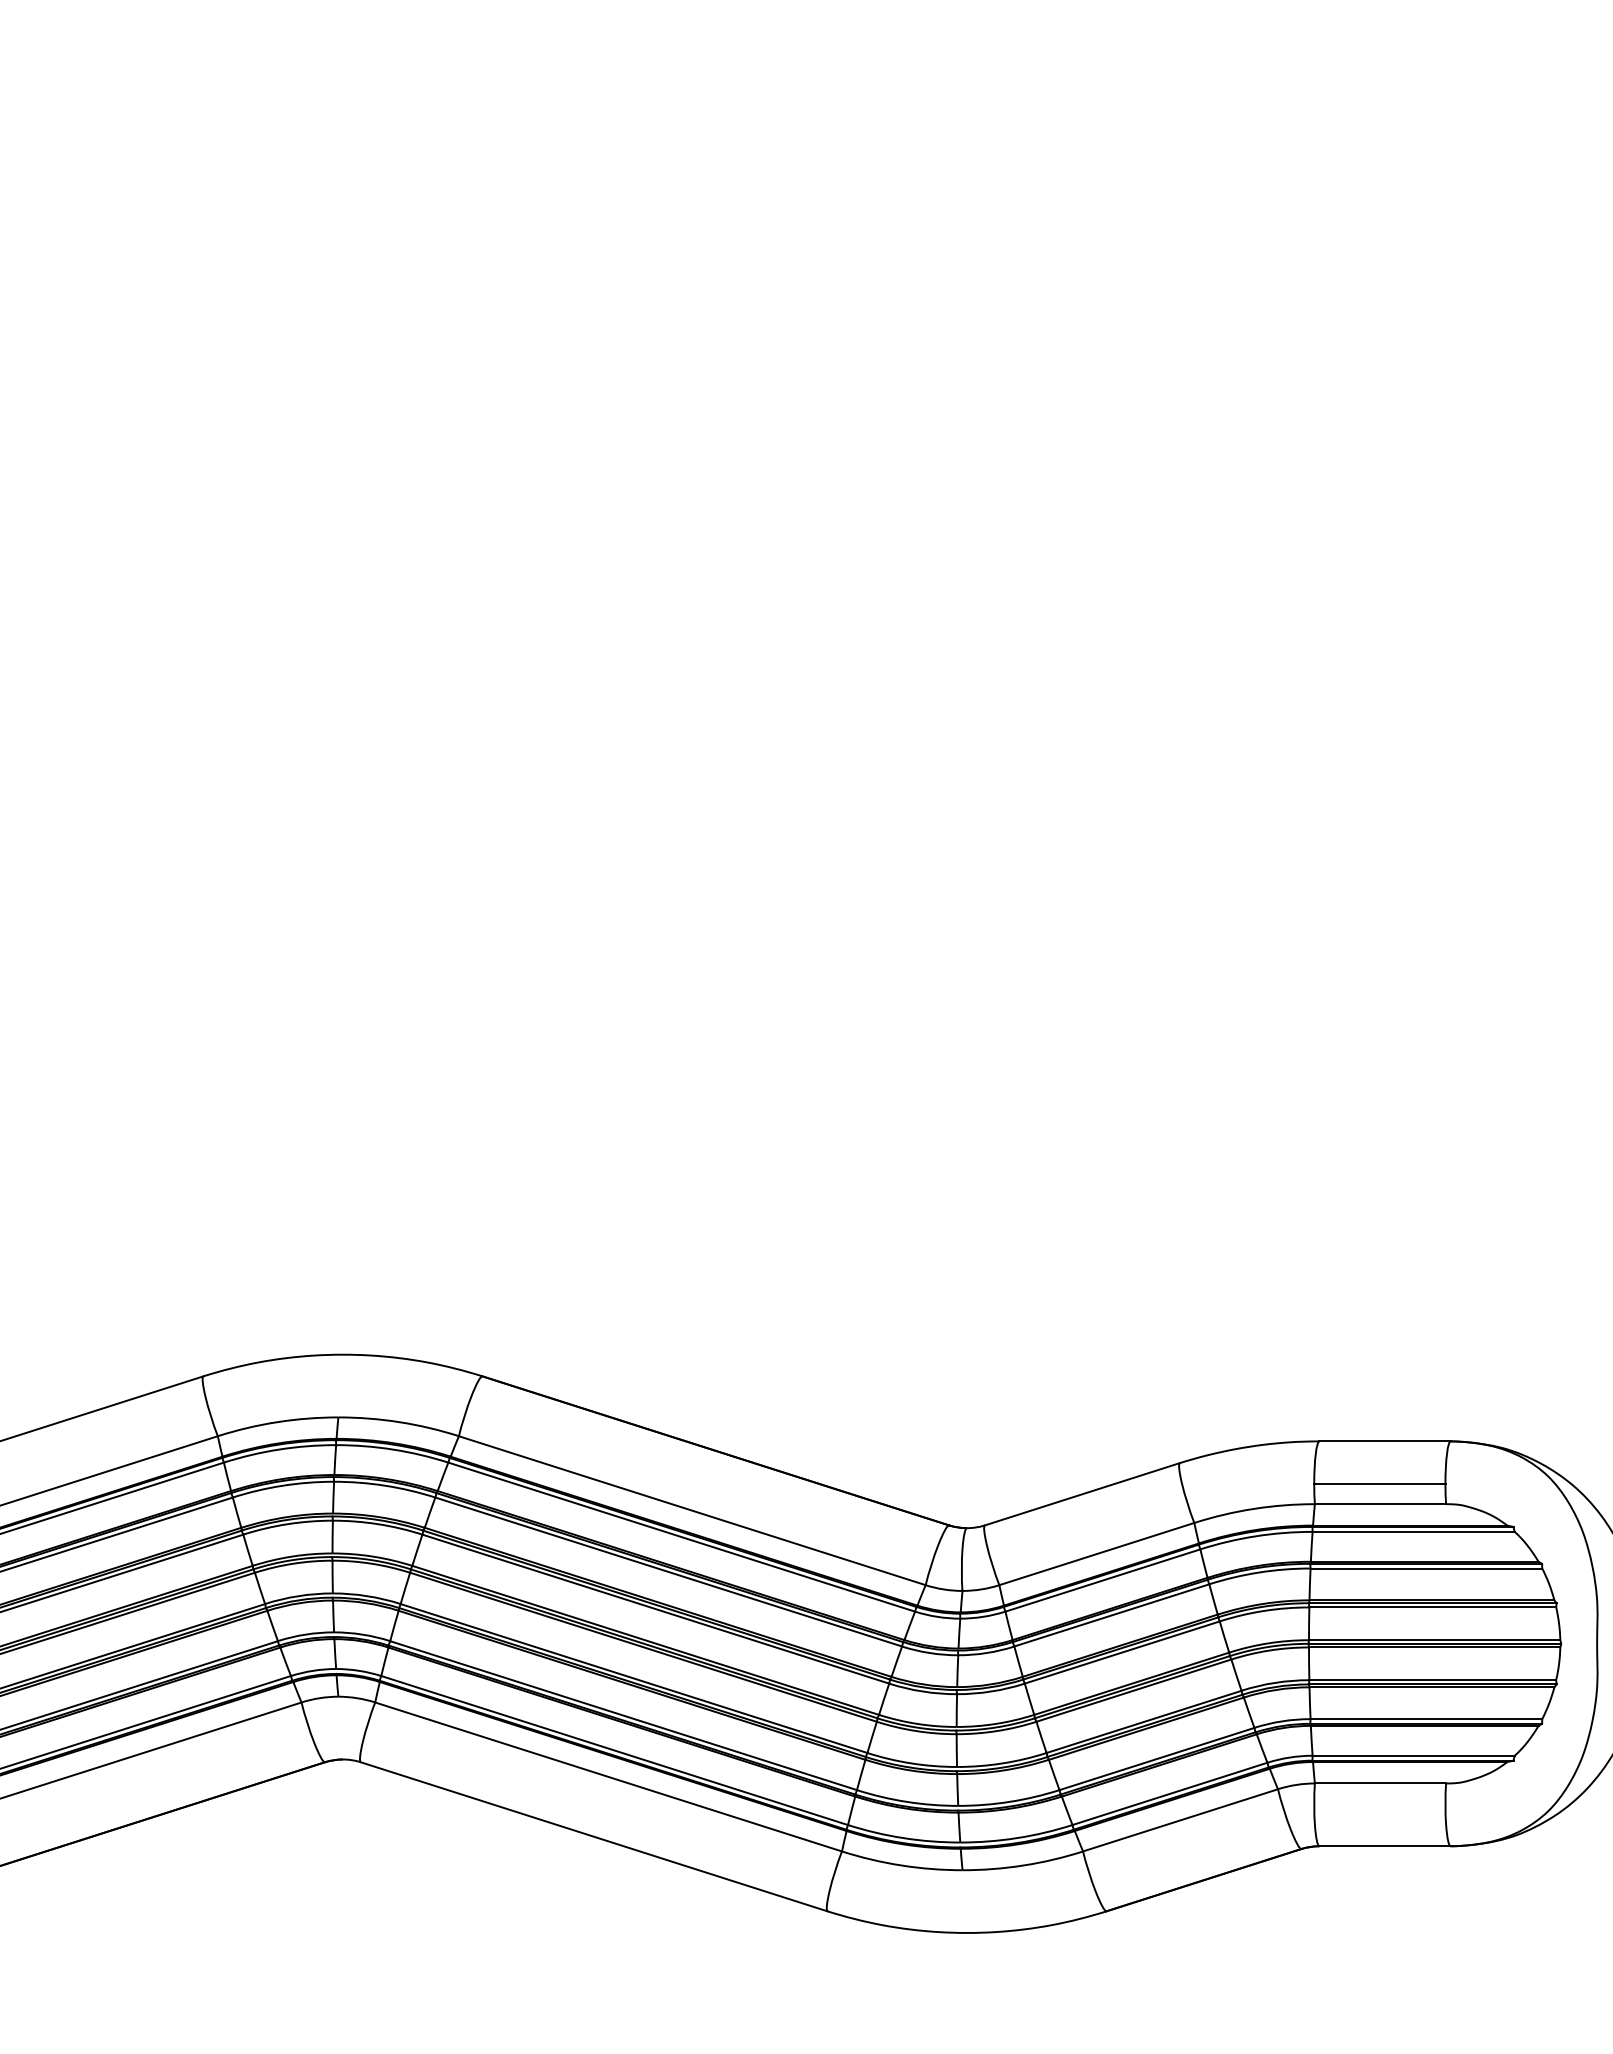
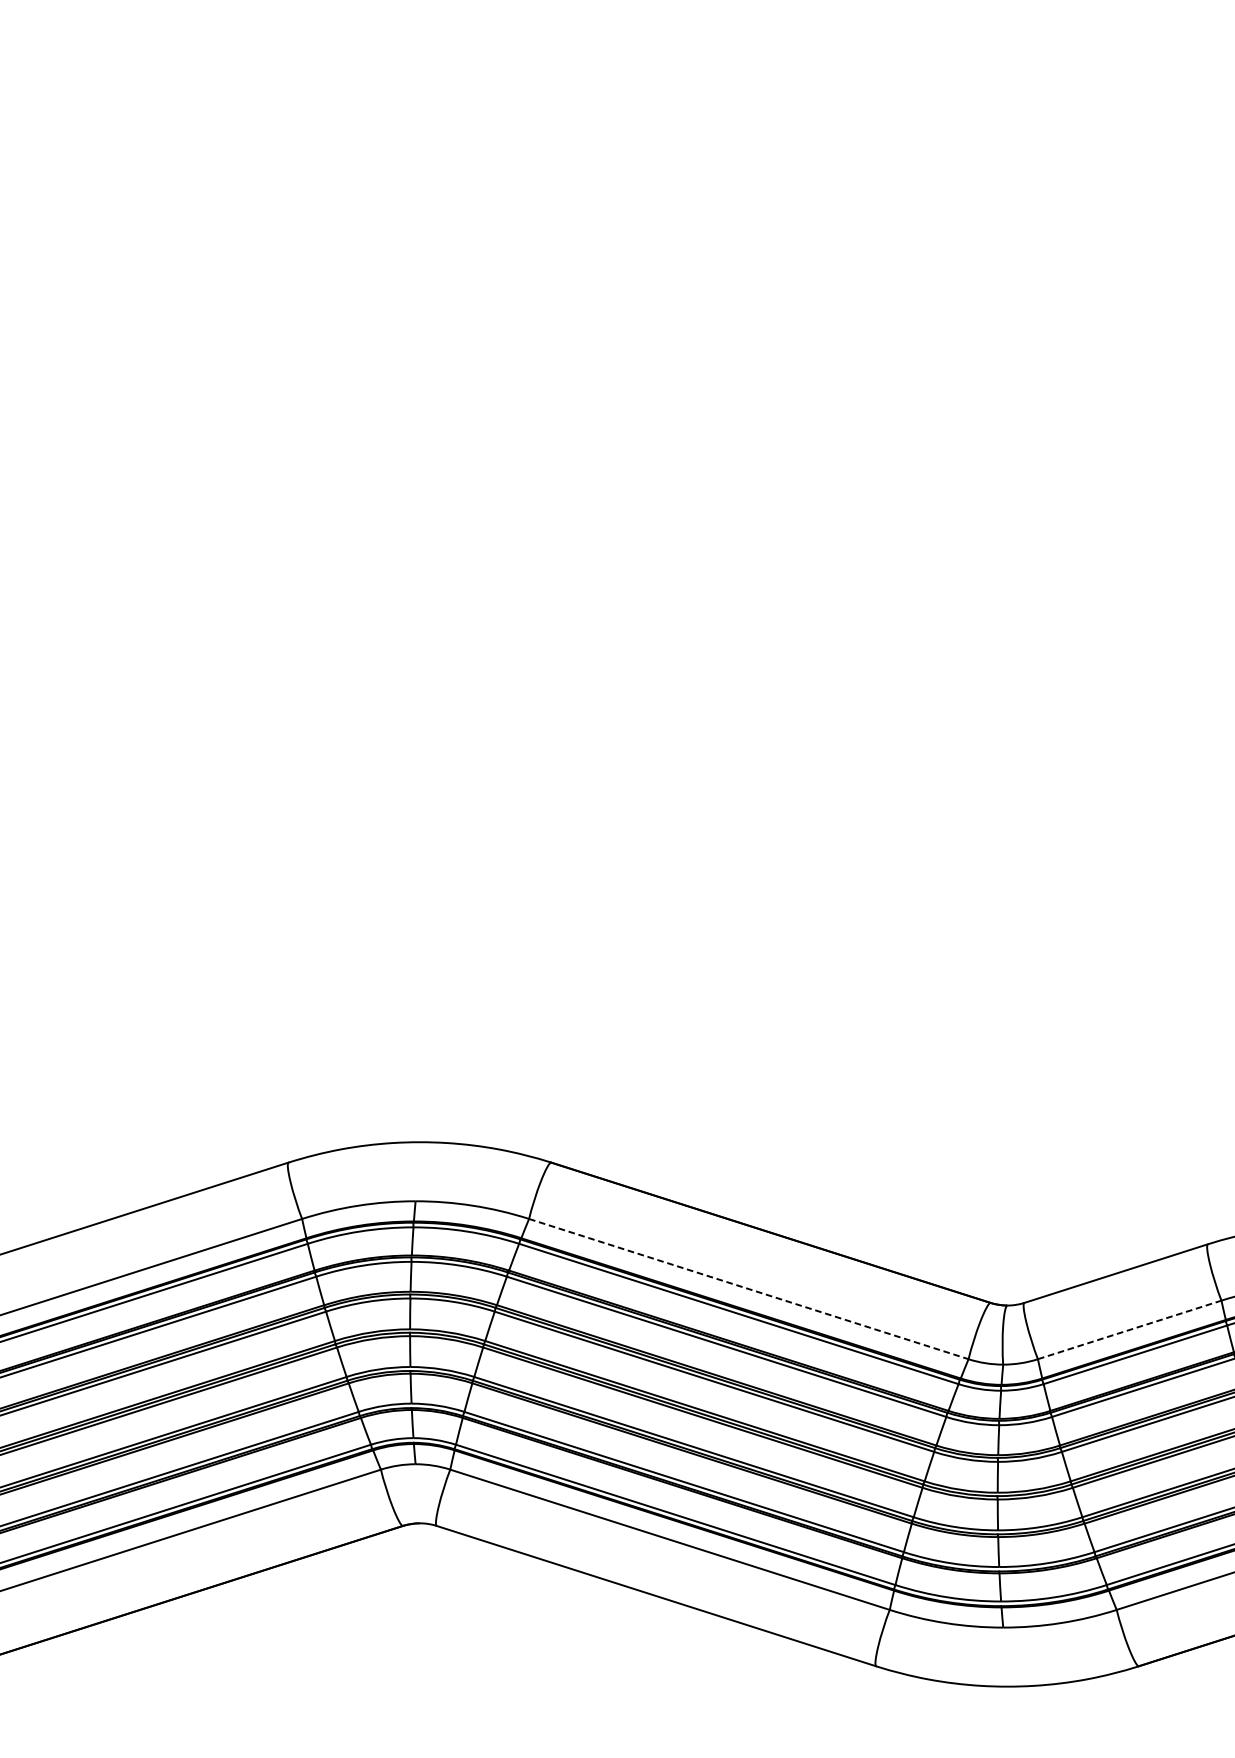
line: (692, 1510) -> (749, 1288), solid -> dashed
line: (1097, 1553) -> (1130, 1329), solid -> dashed

